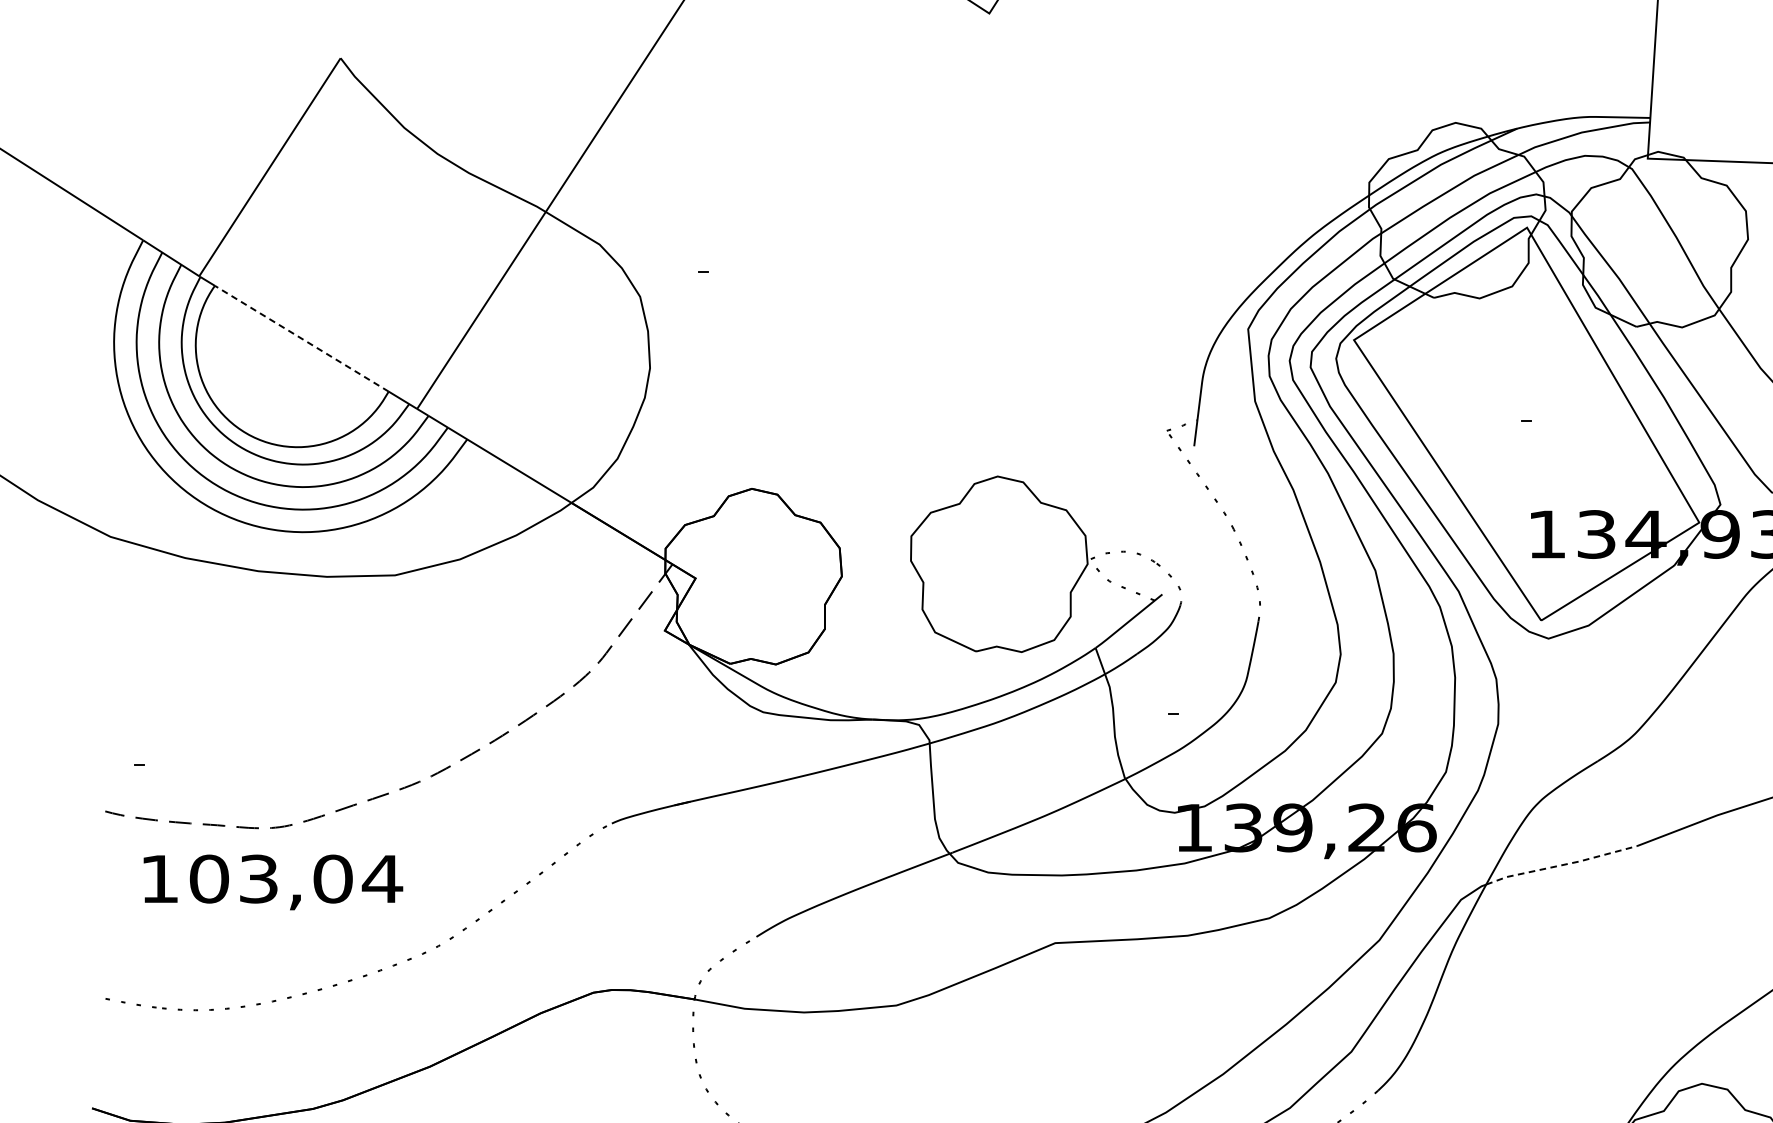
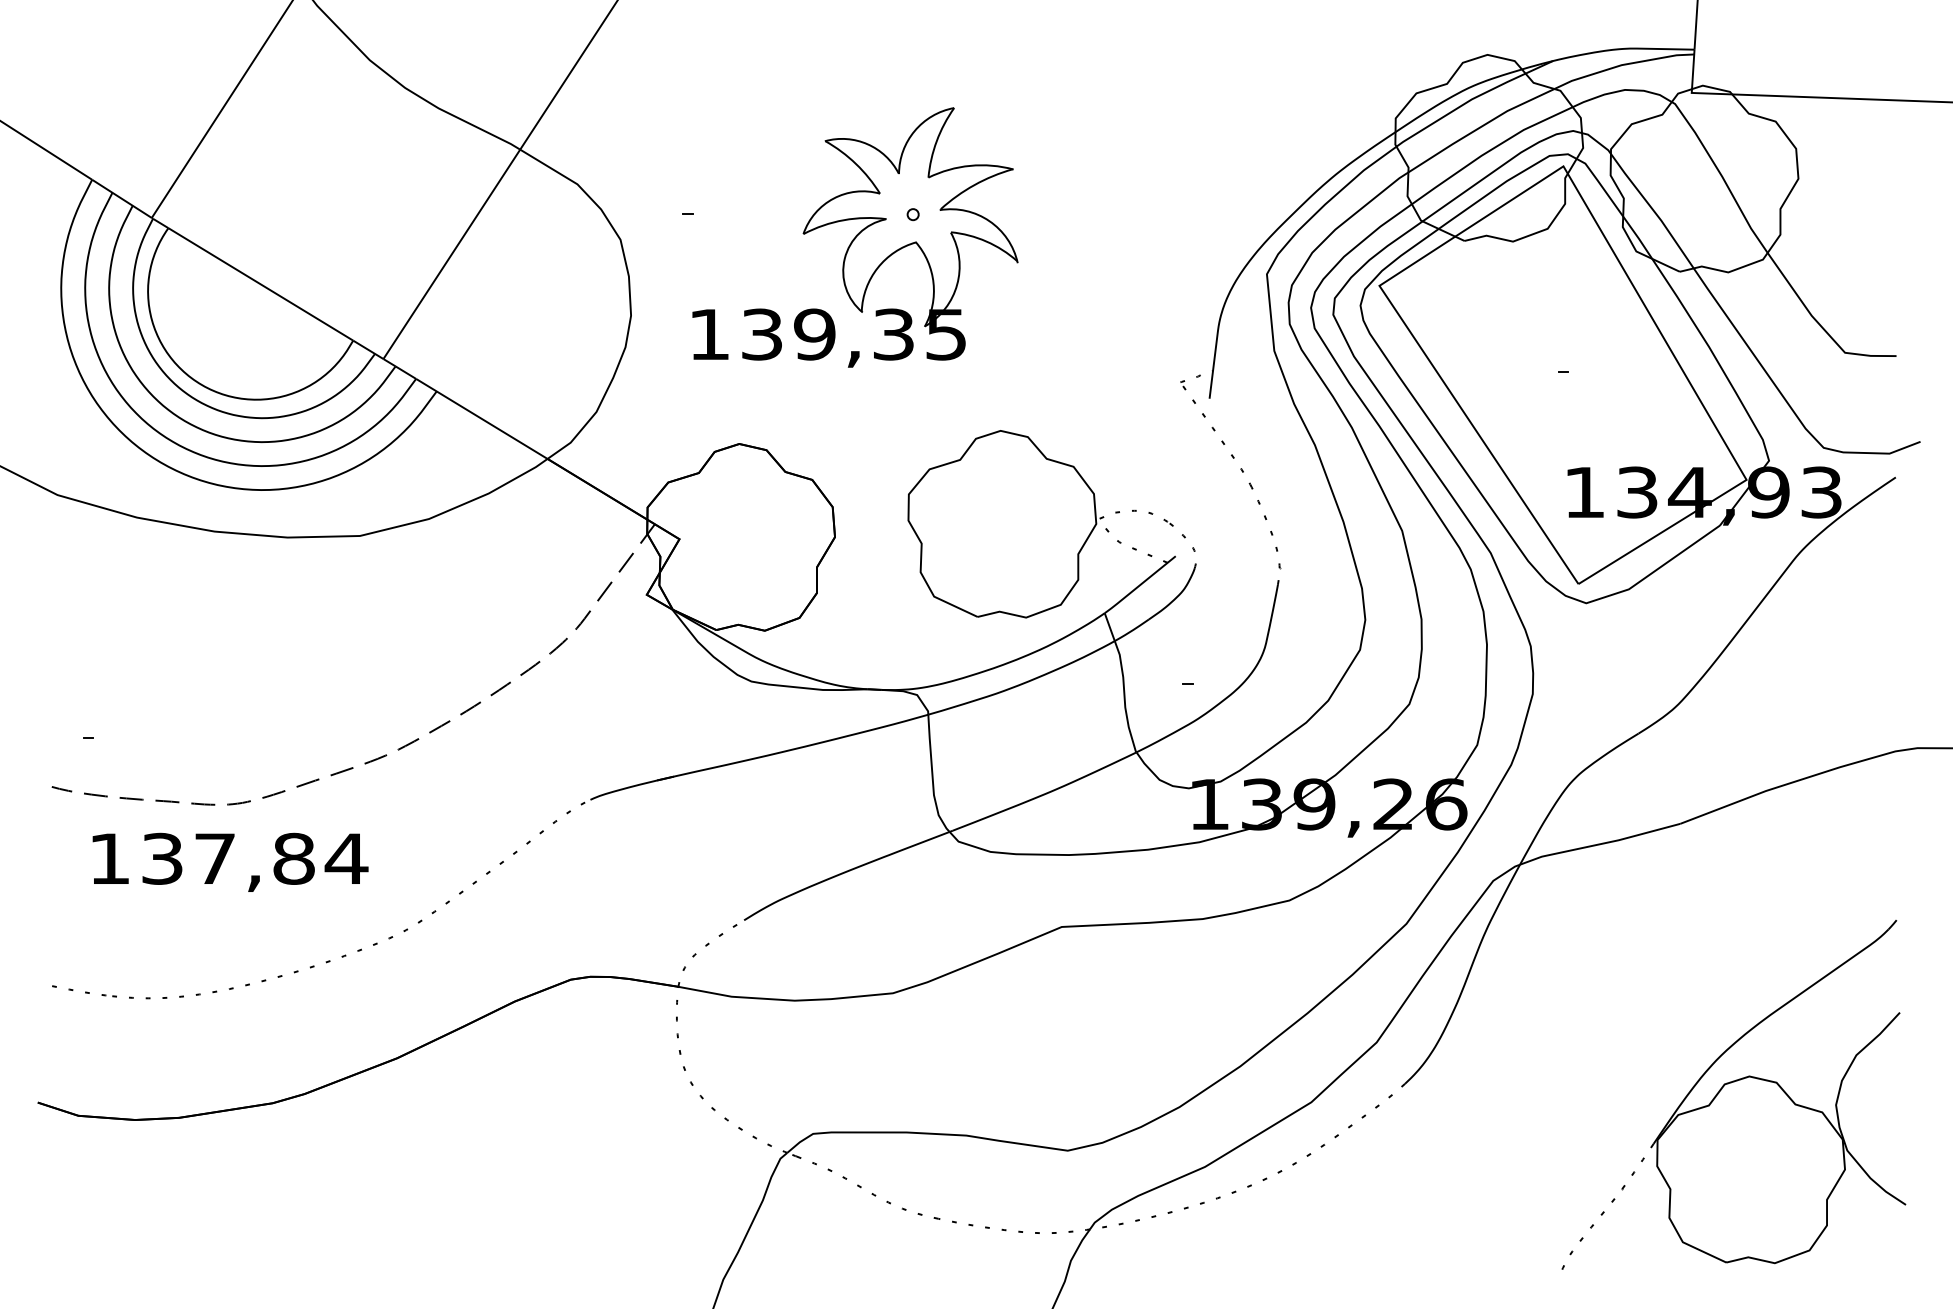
part: (861, 294) -> (855, 237), added
line: (301, 338) -> (260, 284), dashed -> solid
line: (1561, 865) -> (1600, 844), dashed -> solid
text: (270, 878) -> (227, 858), 103,04 -> 137,84

